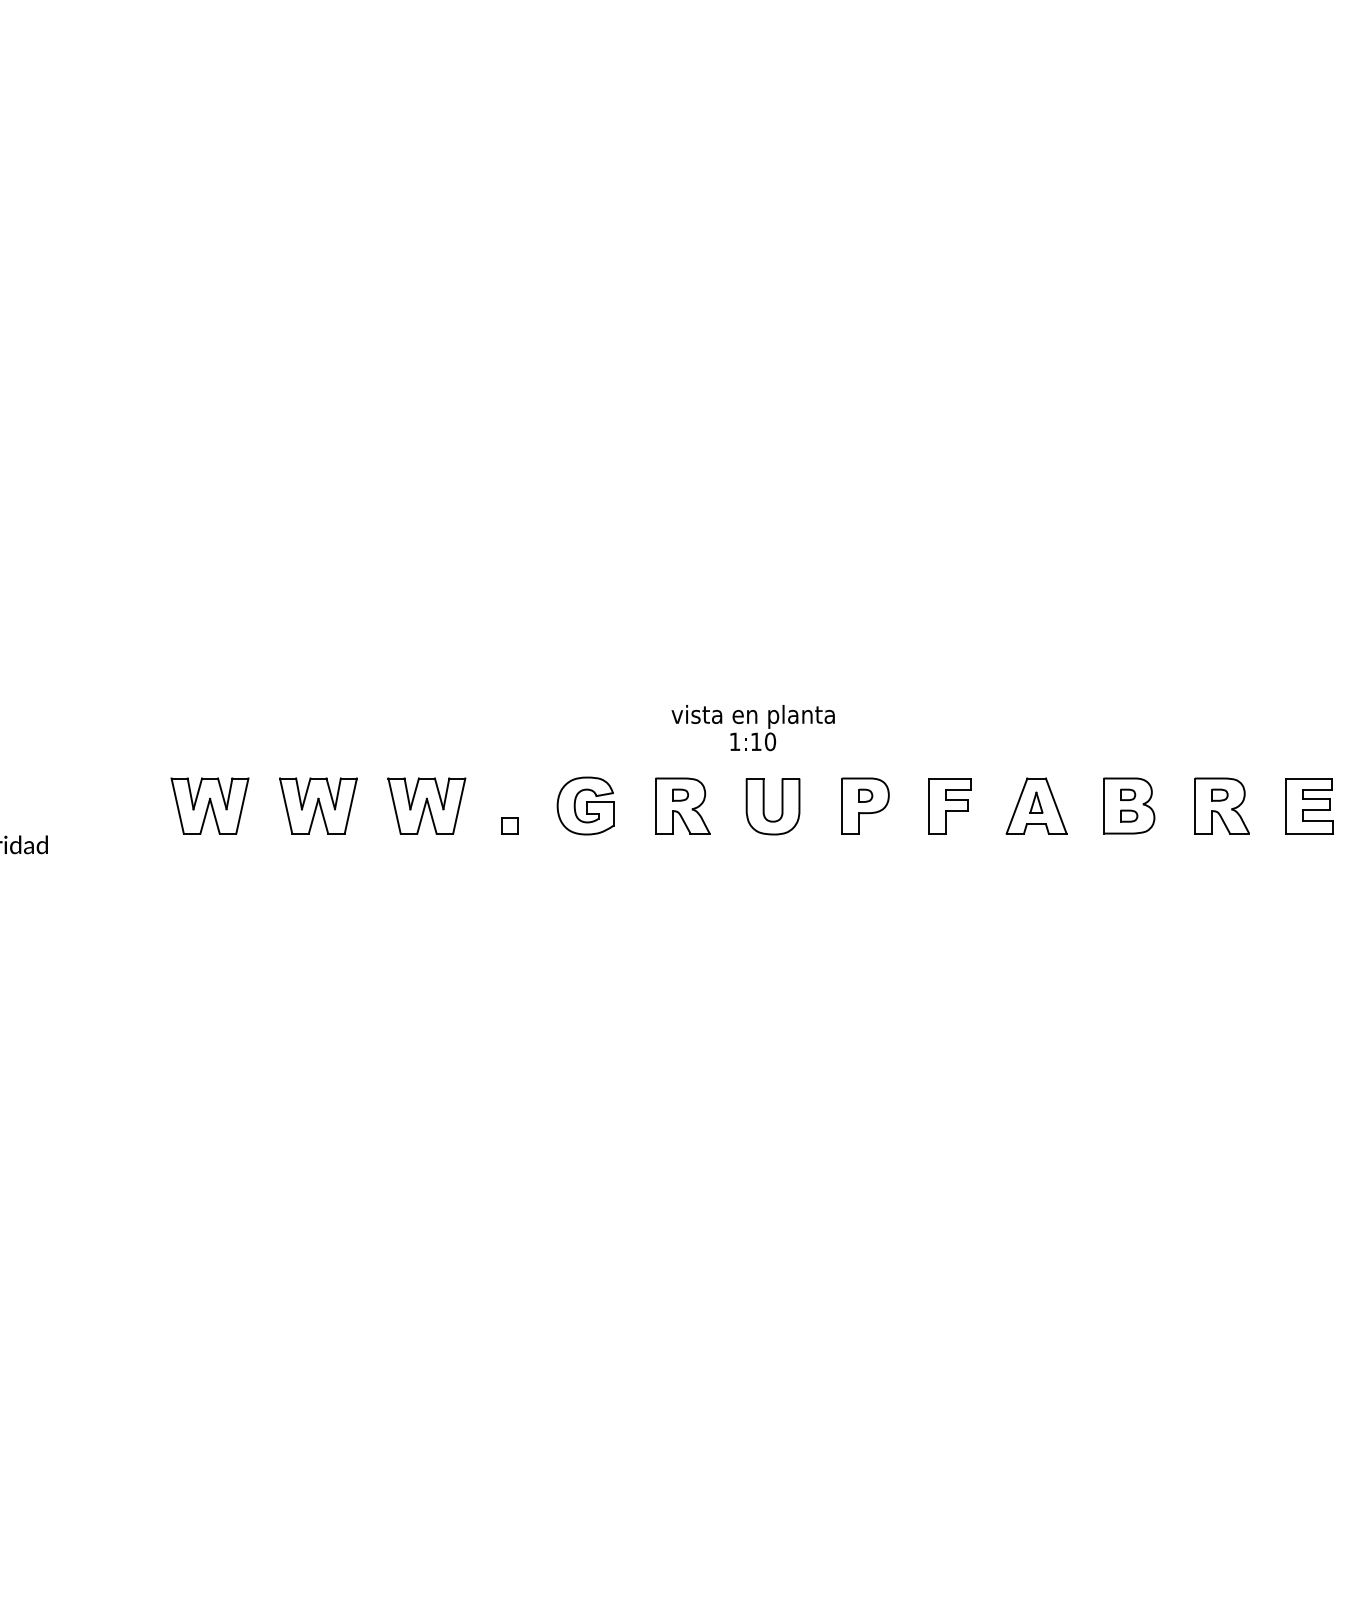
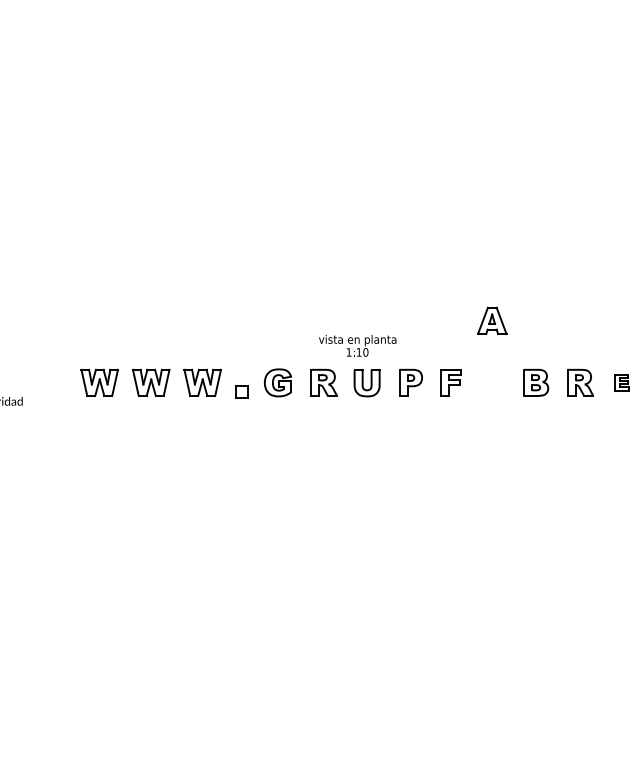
part: (1037, 805) -> (492, 320), moved
part: (1308, 805) -> (621, 382), size x0.6
part: (508, 826) -> (241, 392), size x1.6

